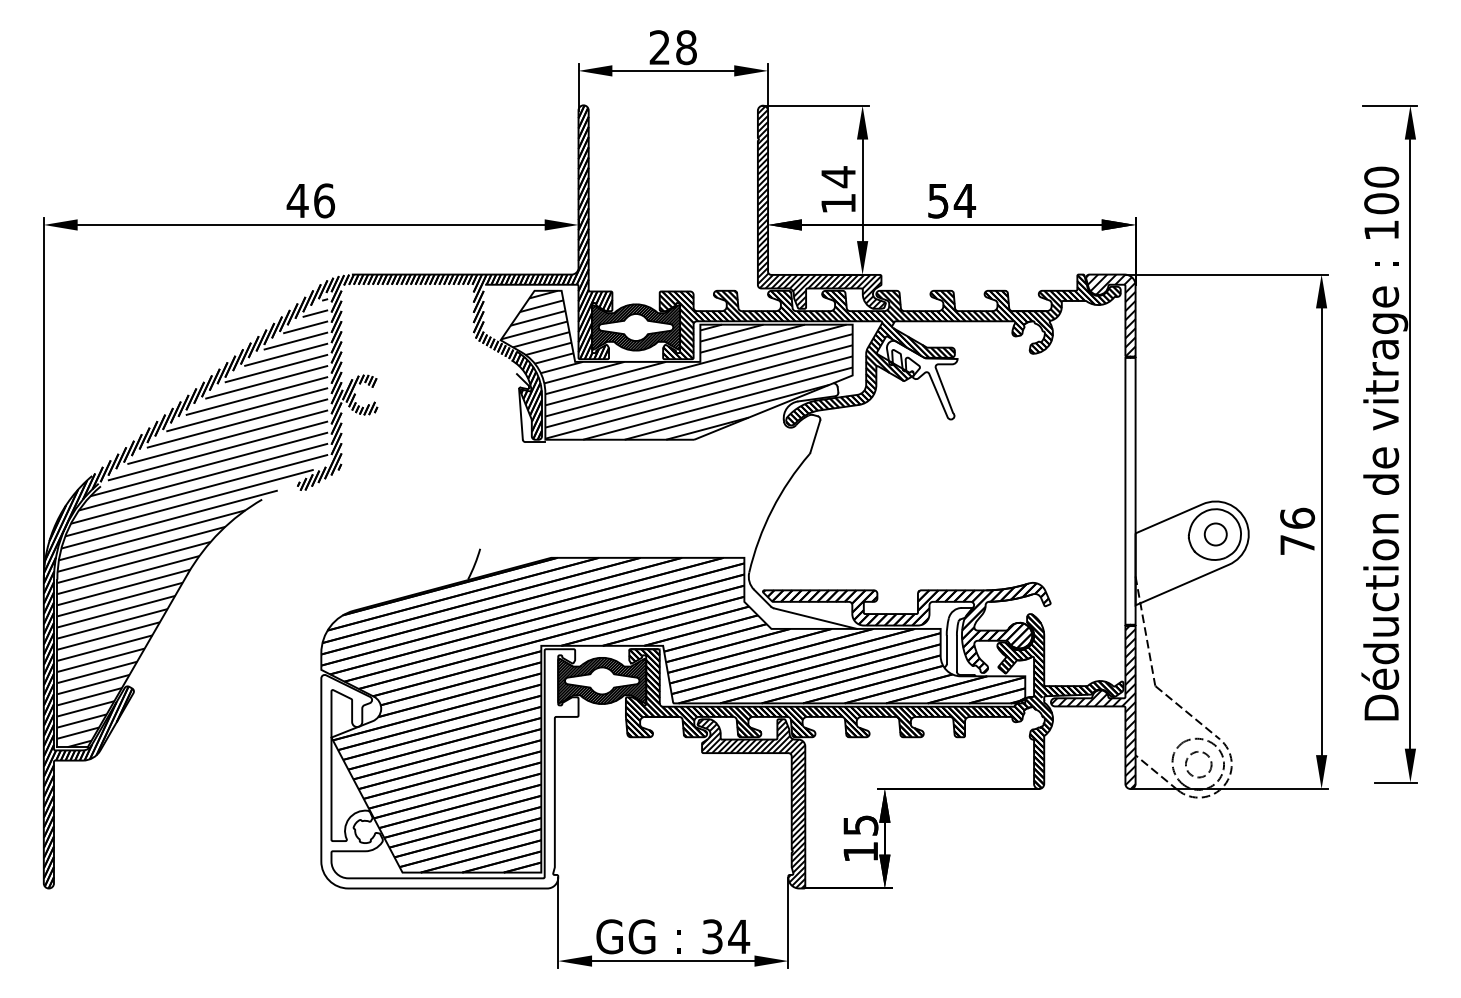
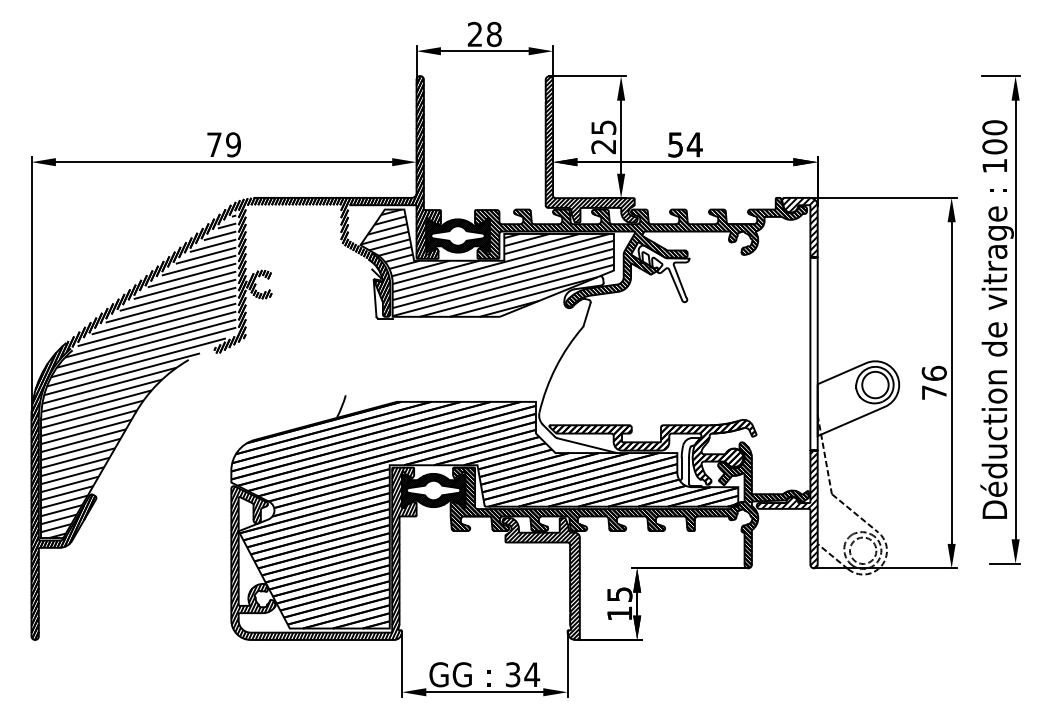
text: (838, 189) -> (603, 136), 14 -> 25
text: (310, 200) -> (223, 144), 46 -> 79
circle: (1215, 534) -> (875, 385), size x1.67
circle: (1198, 764) -> (863, 550), size x1.43
hatch: (449, 768) -> (323, 553), added

